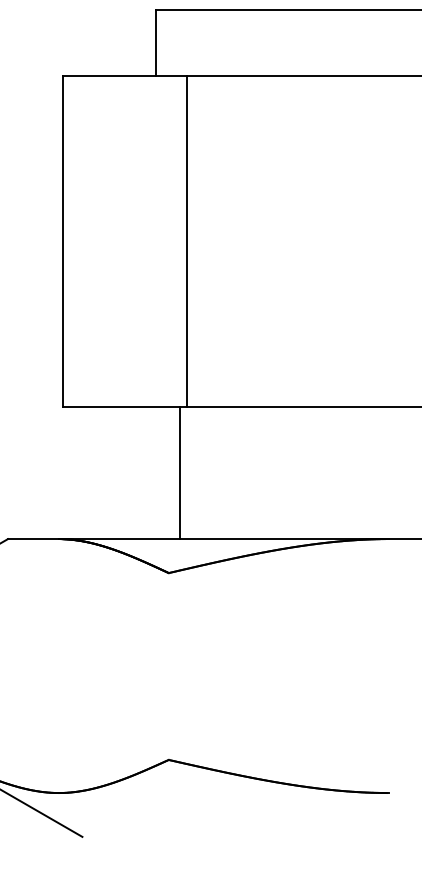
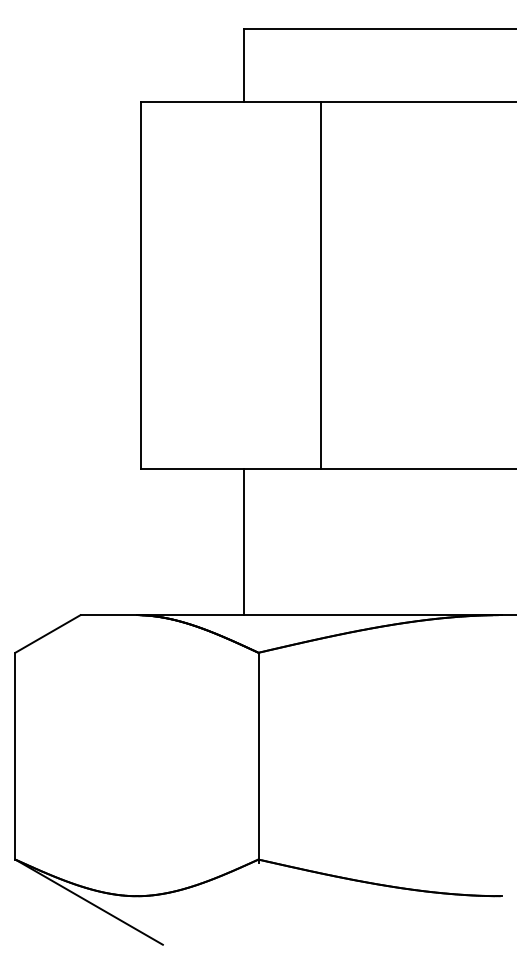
line: (187, 241) -> (321, 285), moved
line: (179, 472) -> (244, 541), moved
line: (168, 667) -> (258, 757), added

